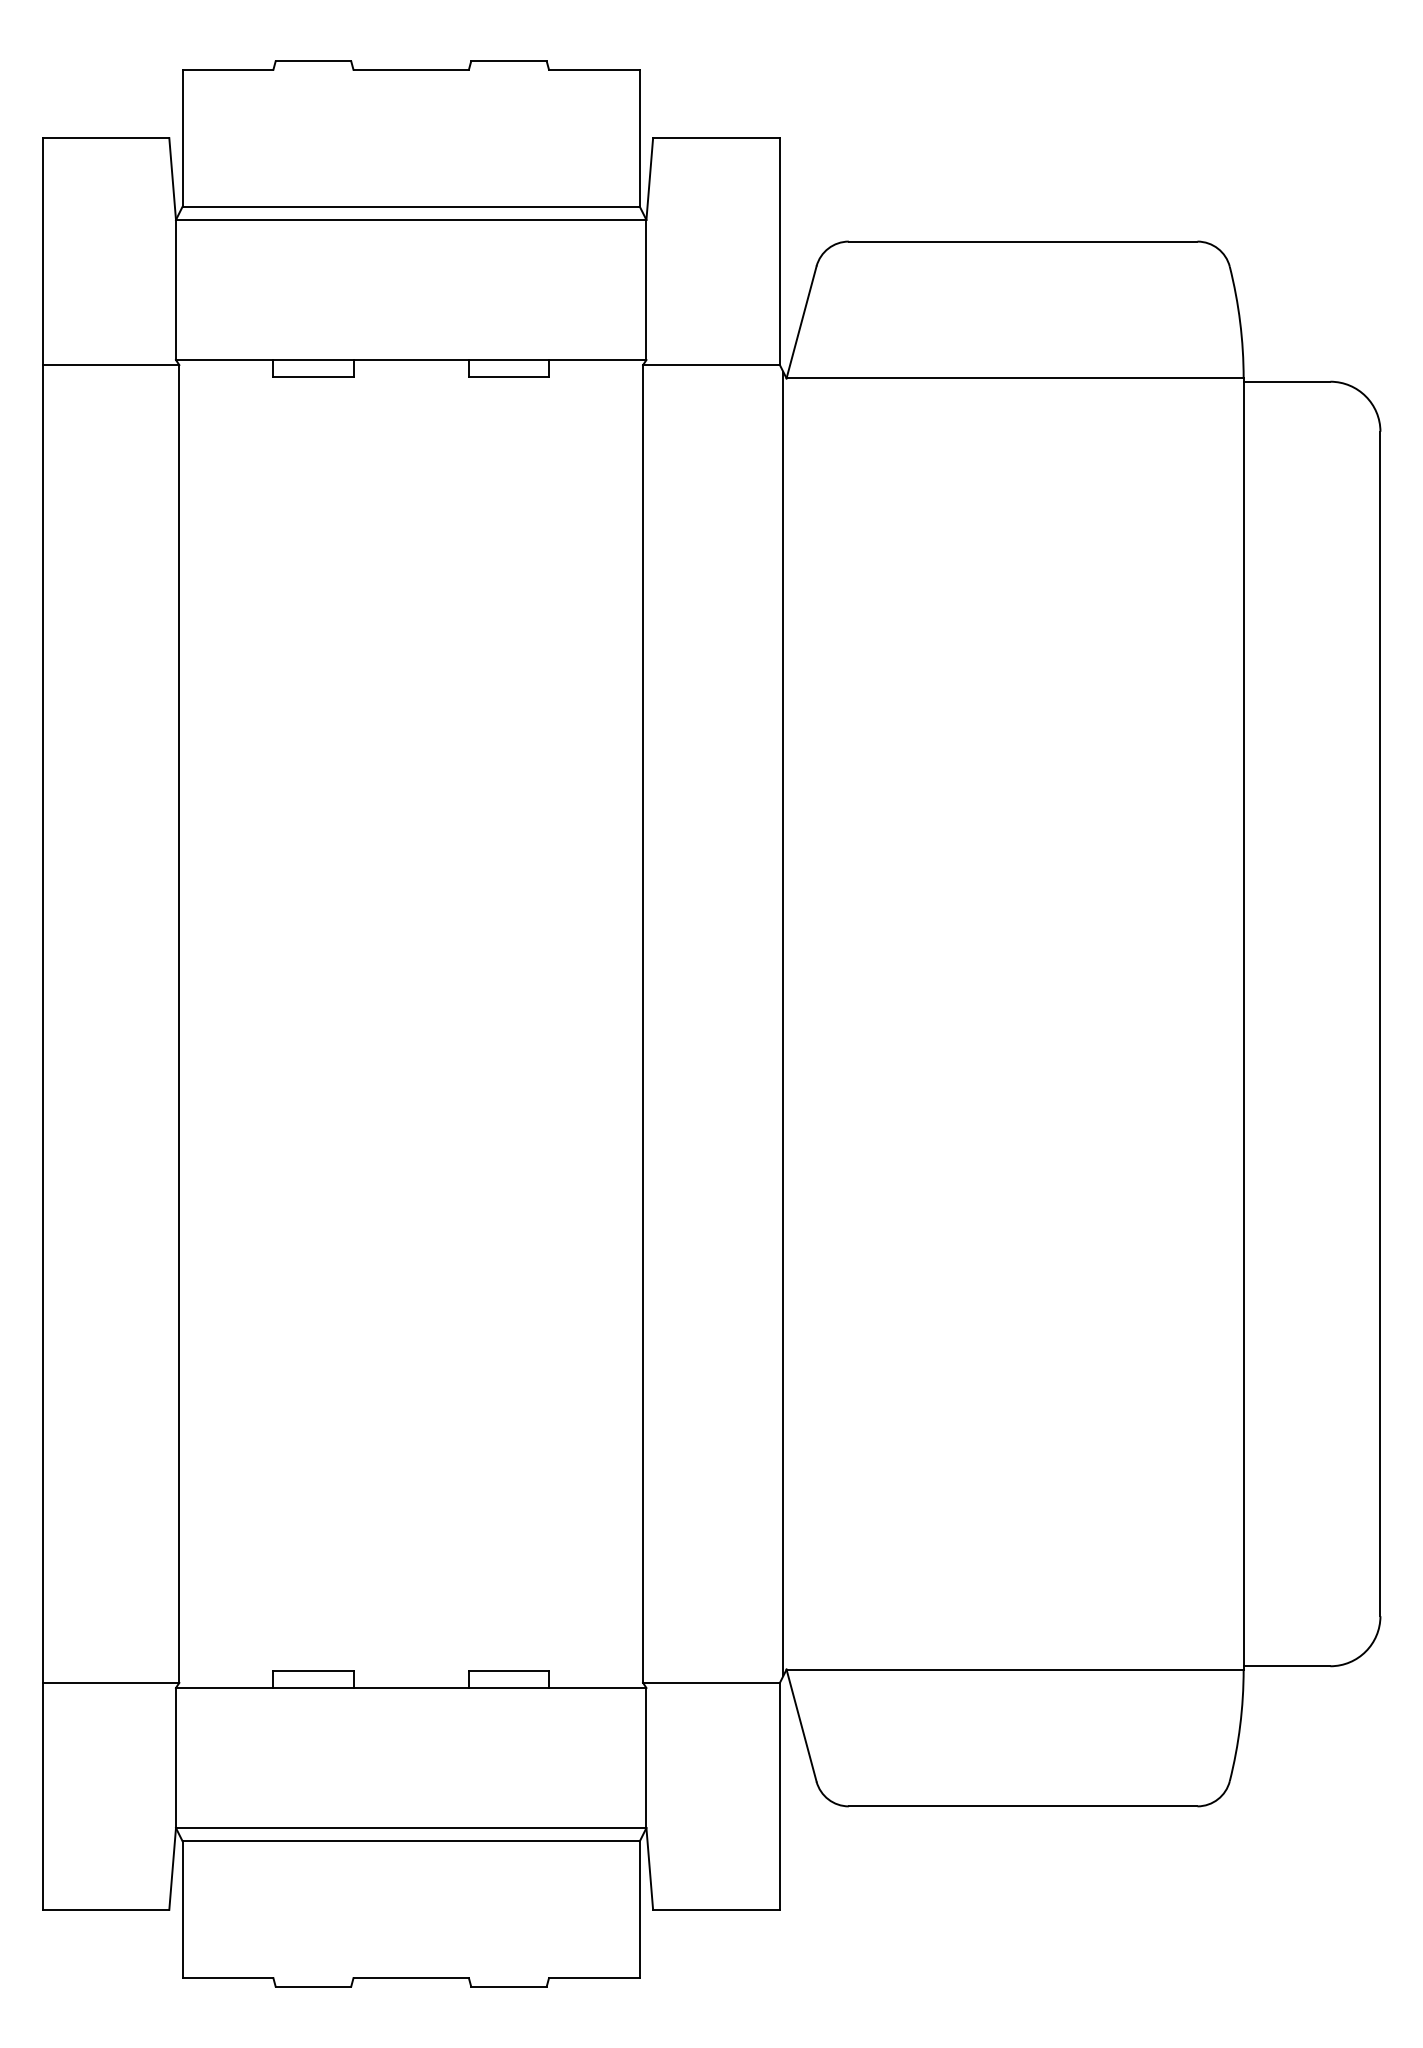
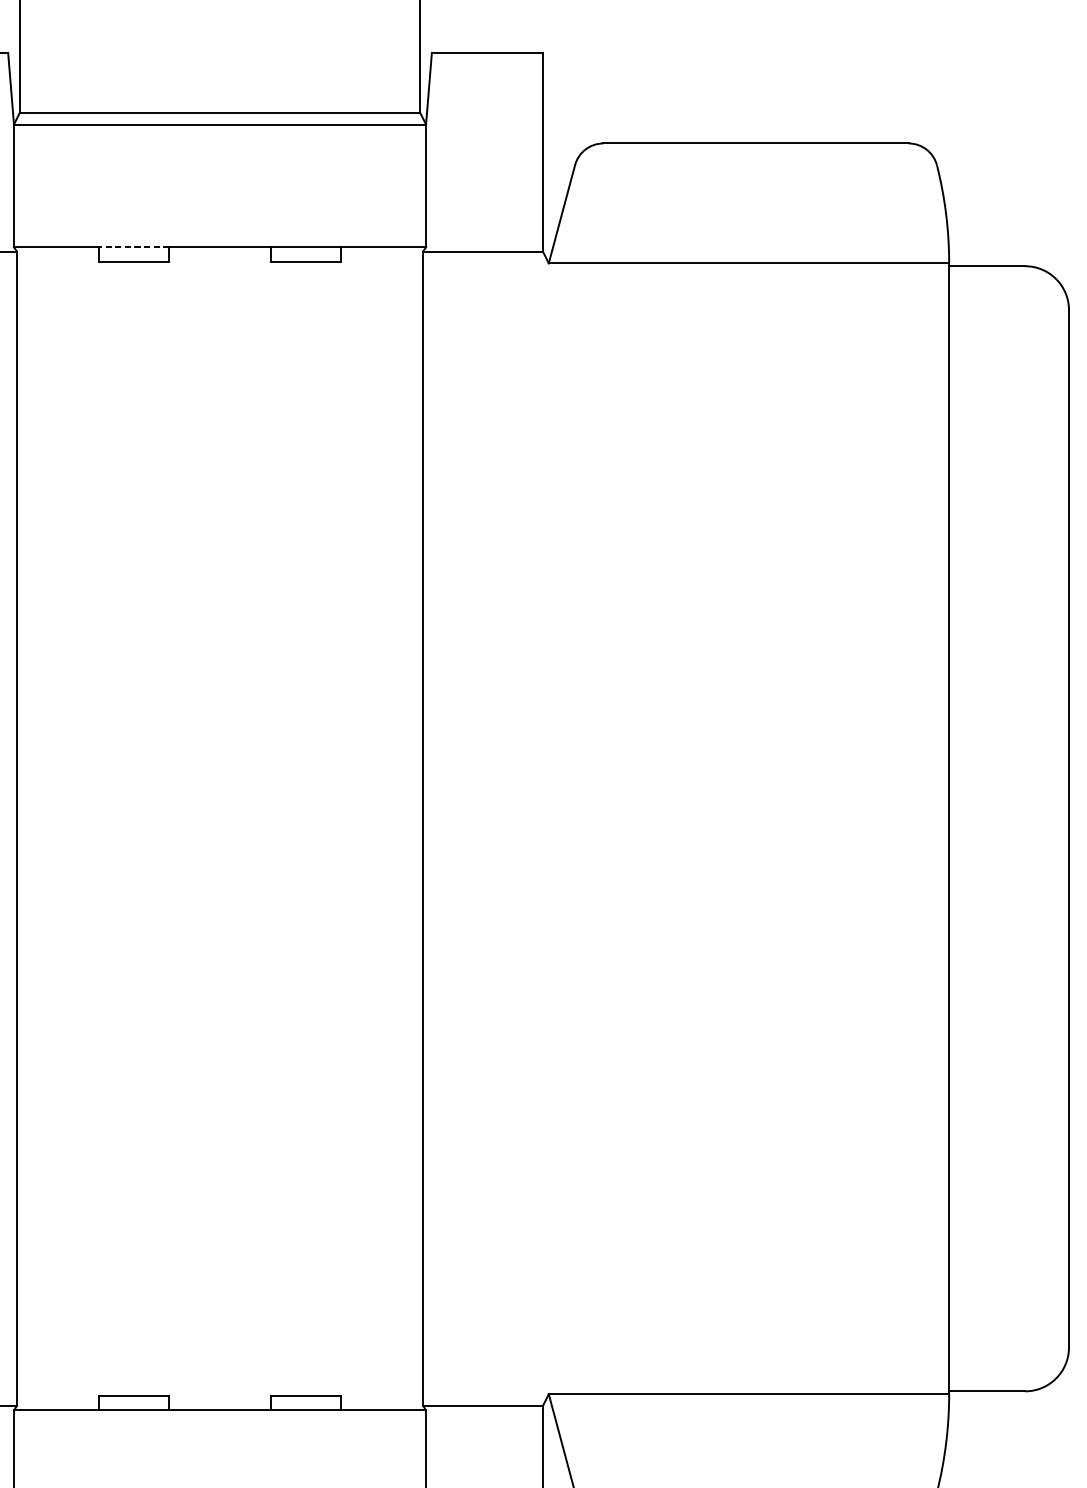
line: (312, 360) -> (133, 247), solid -> dashed
line: (783, 1023) -> (546, 828), removed

